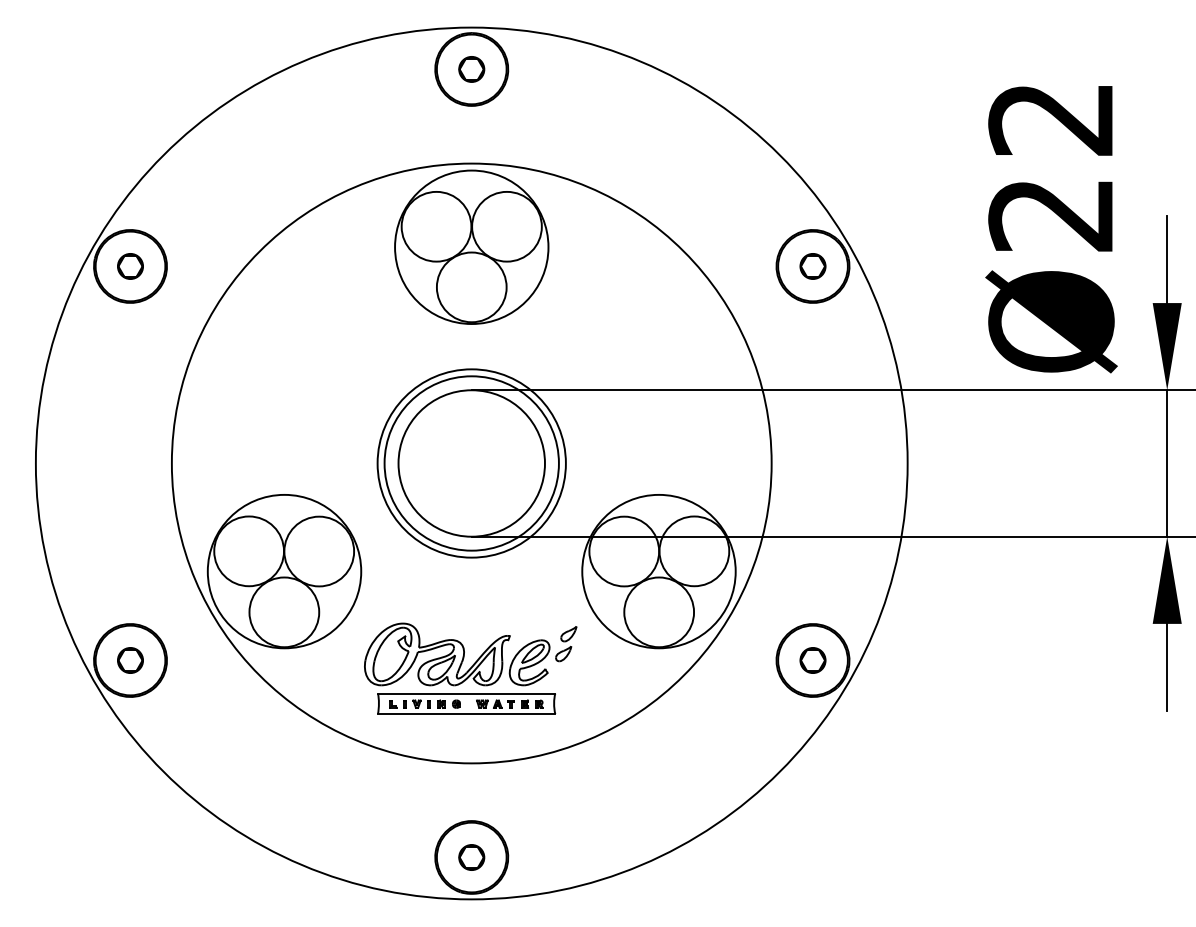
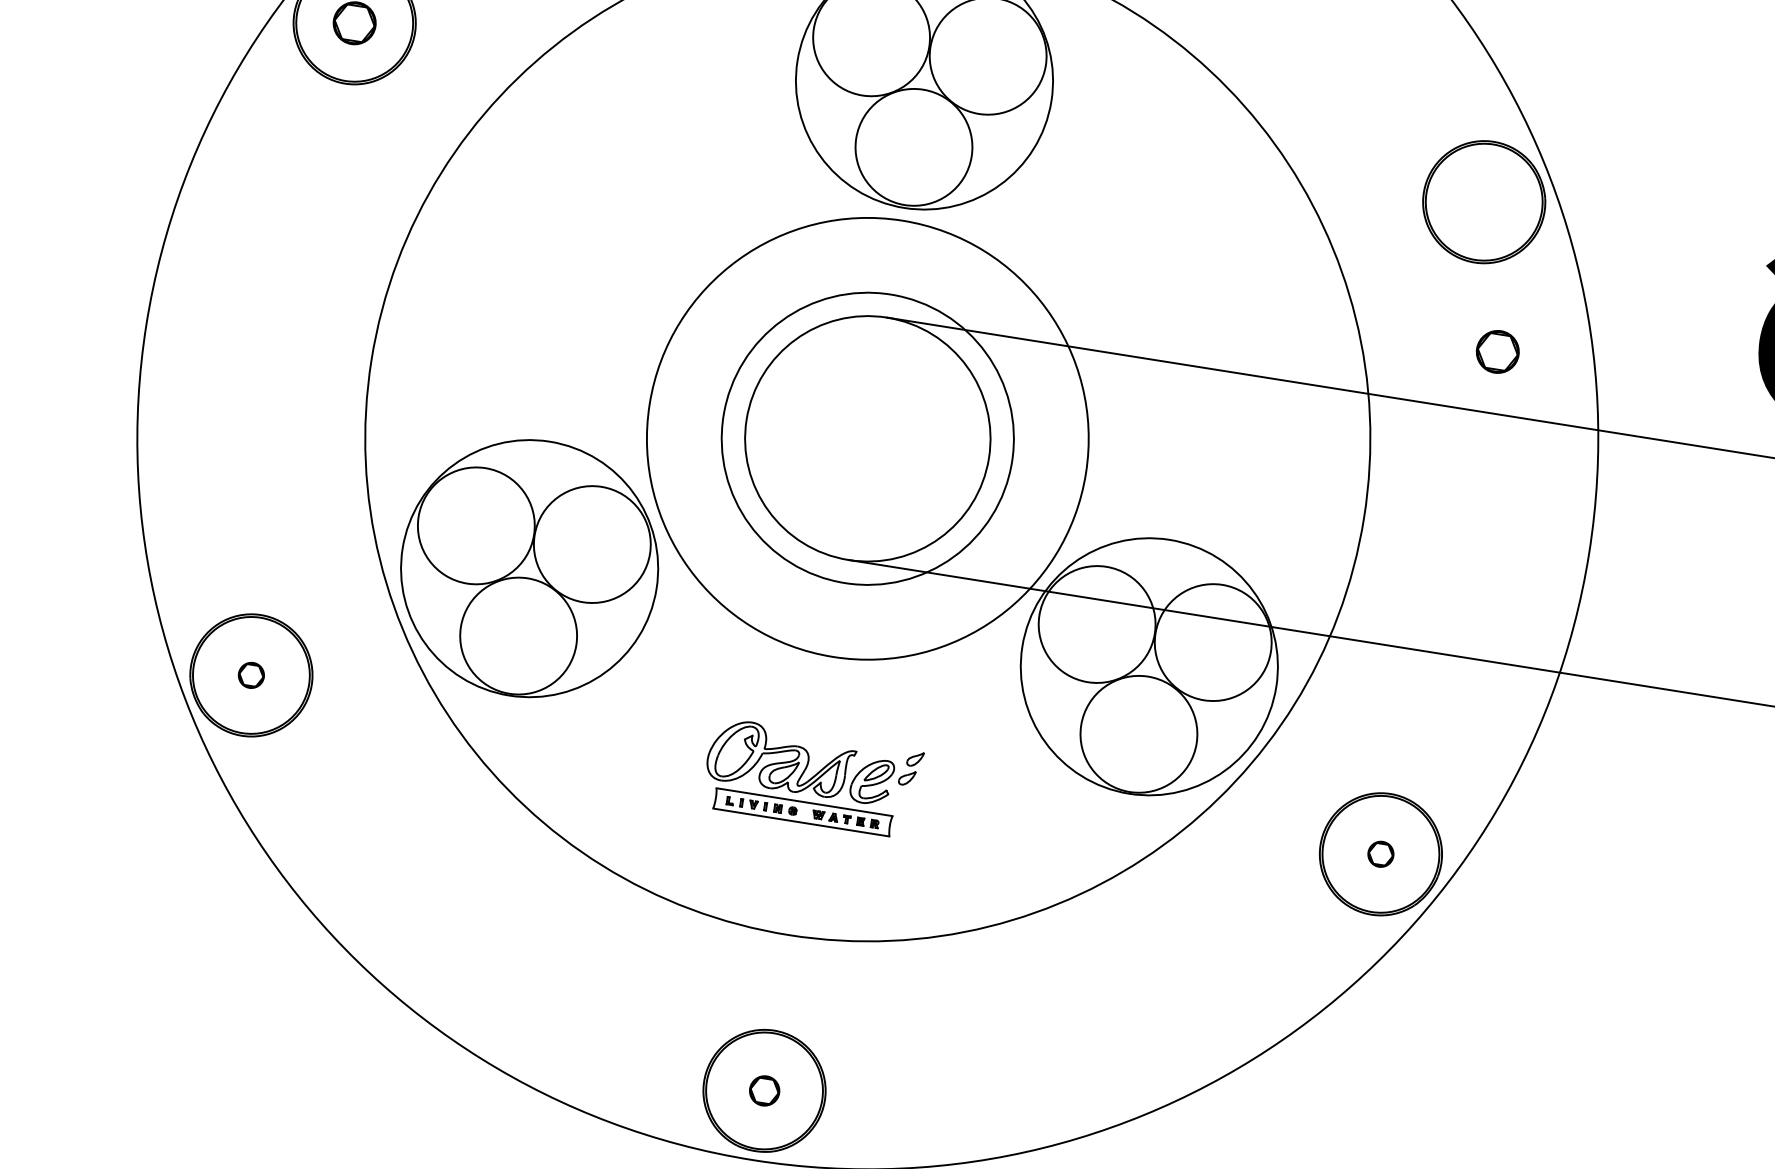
part: (812, 266) -> (1496, 351), moved
circle: (471, 463) -> (867, 438), size x1.4
circle: (130, 660) -> (251, 675), size x0.6
circle: (812, 660) -> (1380, 854), size x0.6
part: (470, 668) -> (812, 777), size x0.6
part: (471, 857) -> (764, 1090), size x0.7

